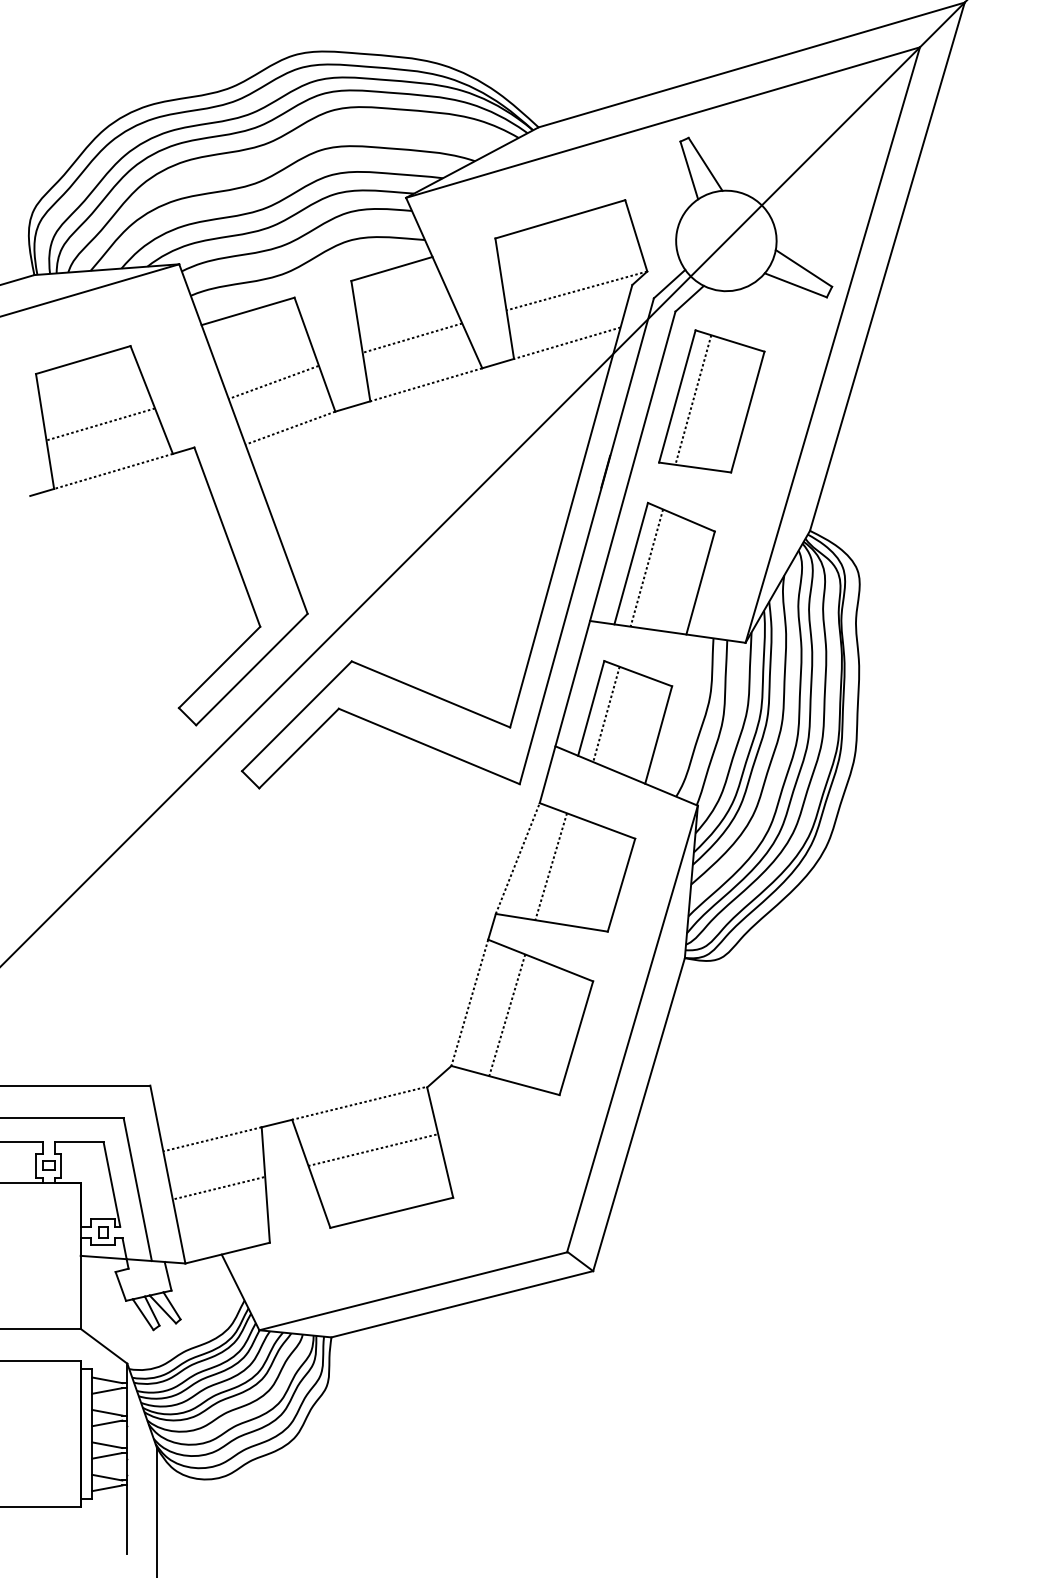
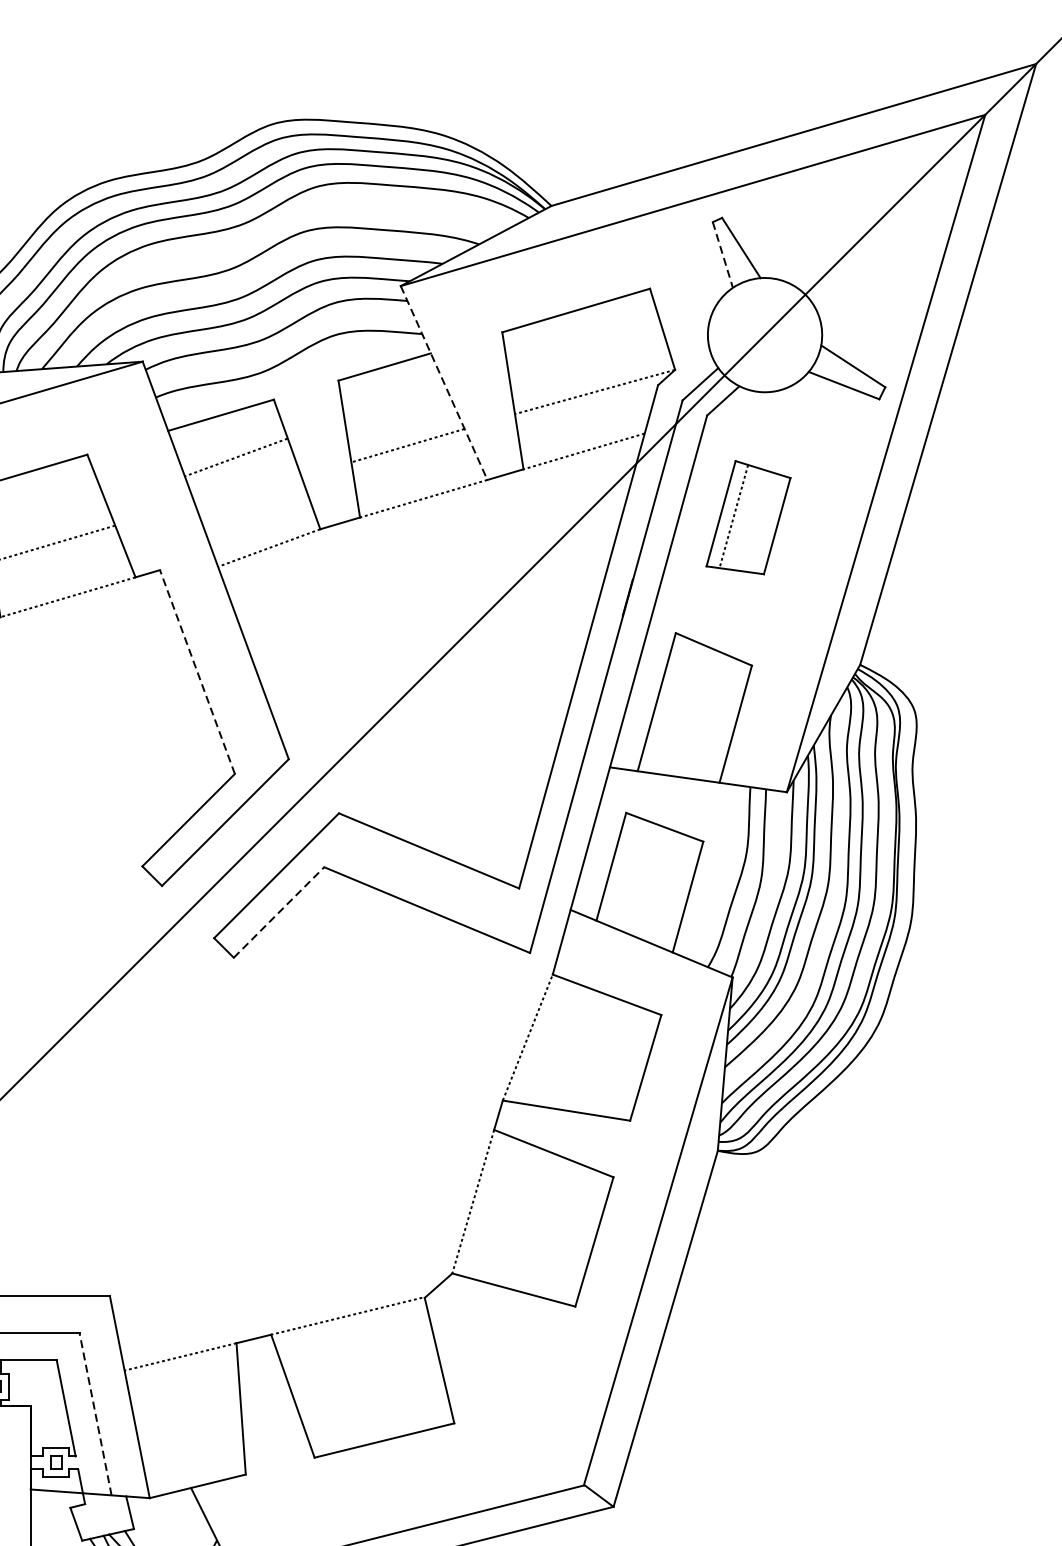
line: (689, 170) -> (723, 254), solid -> dashed
line: (444, 283) -> (444, 383), solid -> dashed
line: (273, 381) -> (236, 456), moved
part: (711, 401) -> (748, 517), size x0.7
line: (227, 536) -> (197, 671), solid -> dashed
line: (646, 567) -> (674, 706), removed
line: (606, 714) -> (628, 873), removed
line: (299, 748) -> (279, 912), solid -> dashed
line: (550, 866) -> (565, 1046), removed
line: (507, 1015) -> (516, 1216), removed
line: (372, 1149) -> (362, 1368), removed
line: (218, 1188) -> (187, 1412), removed
line: (137, 1189) -> (95, 1414), solid -> dashed

